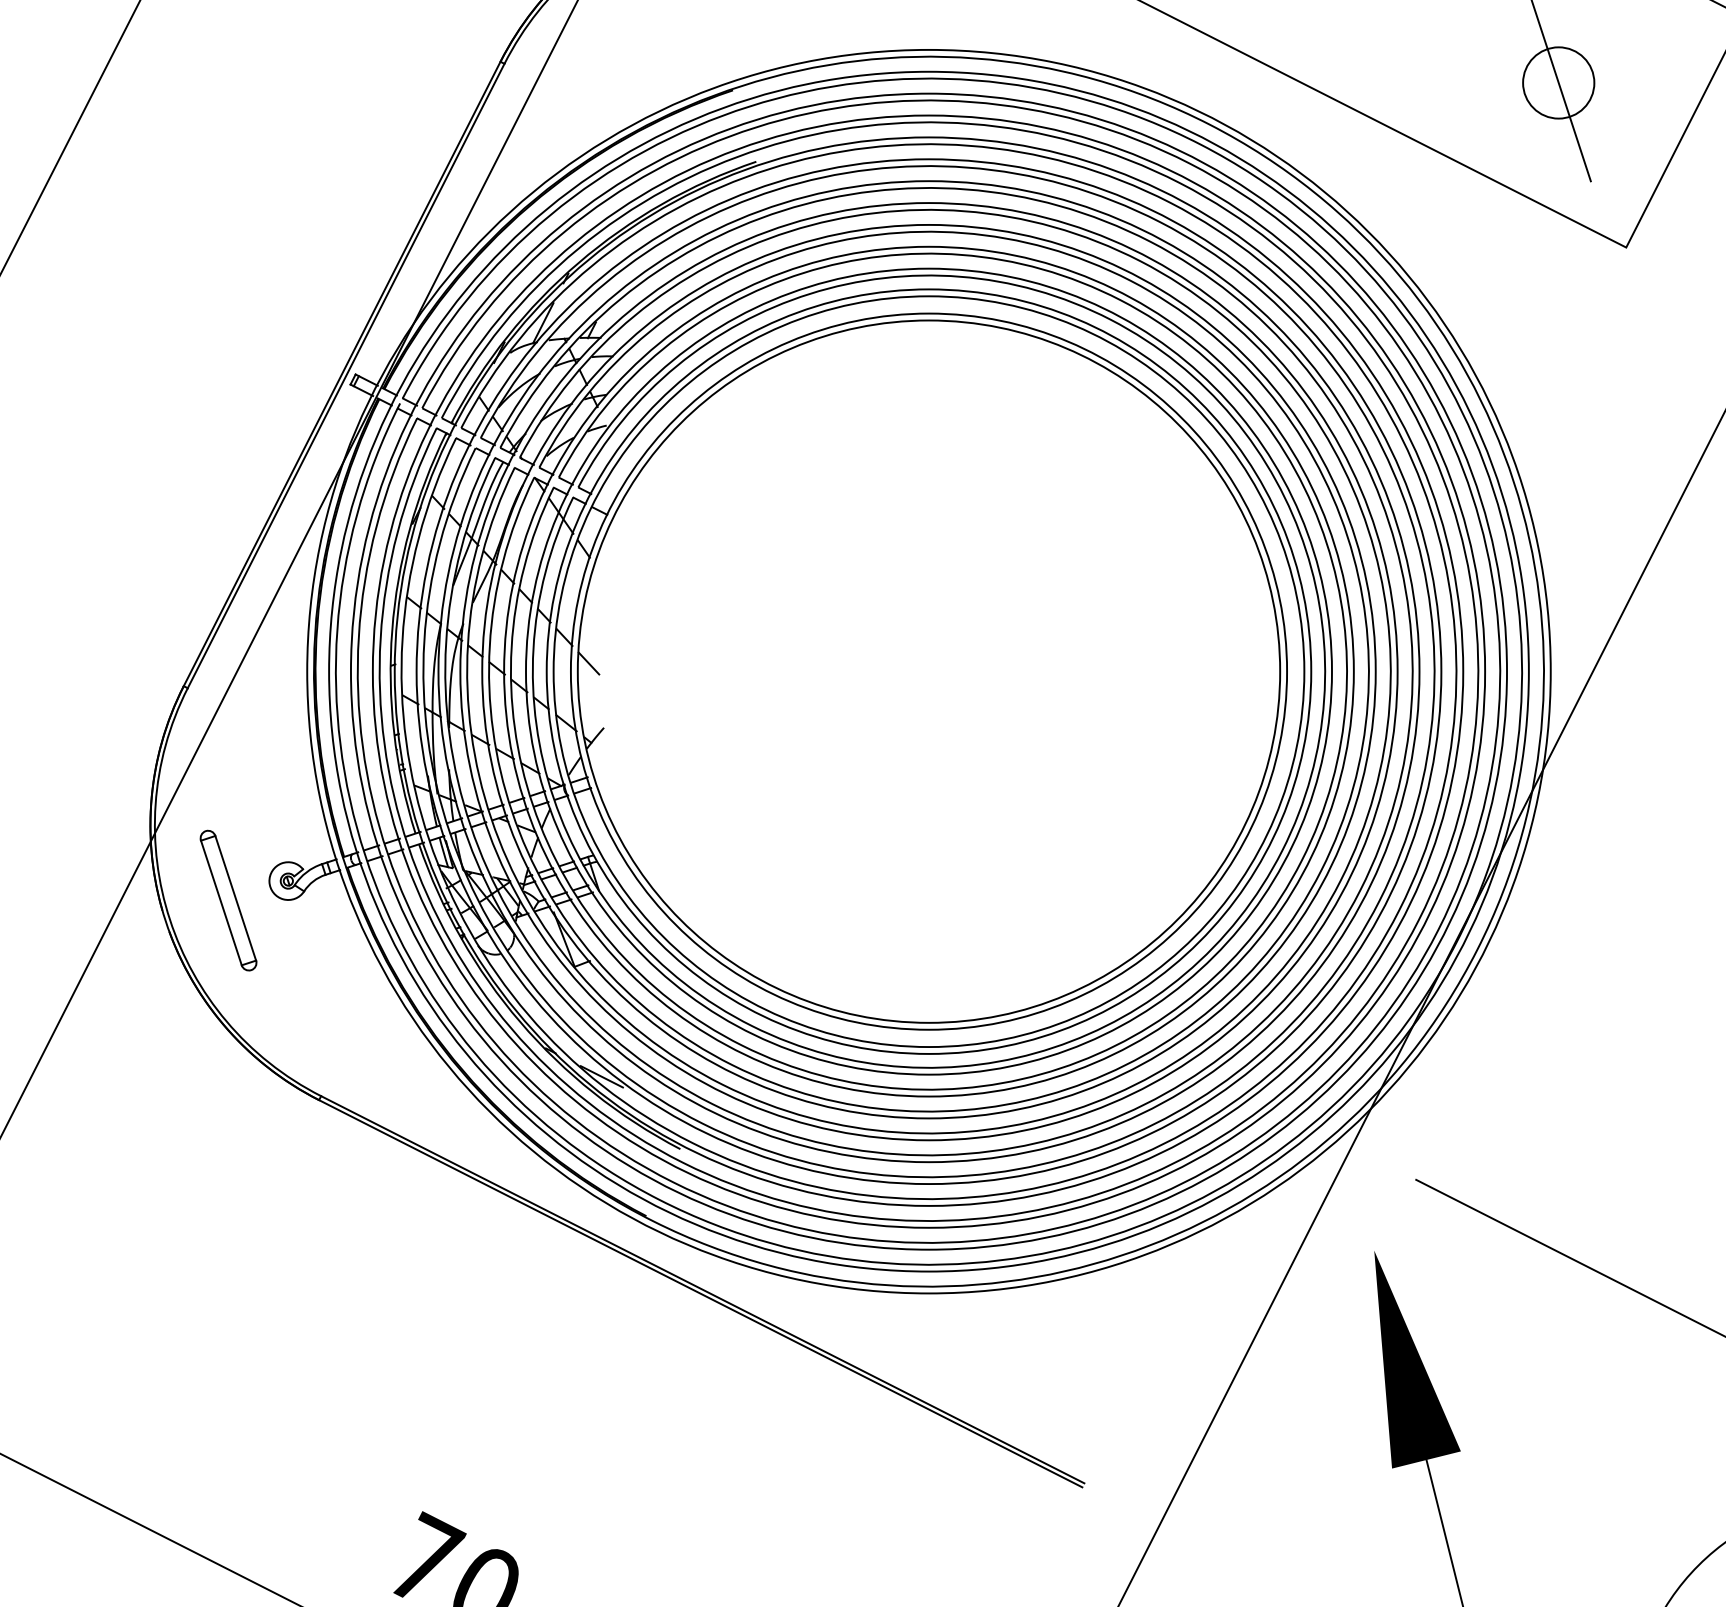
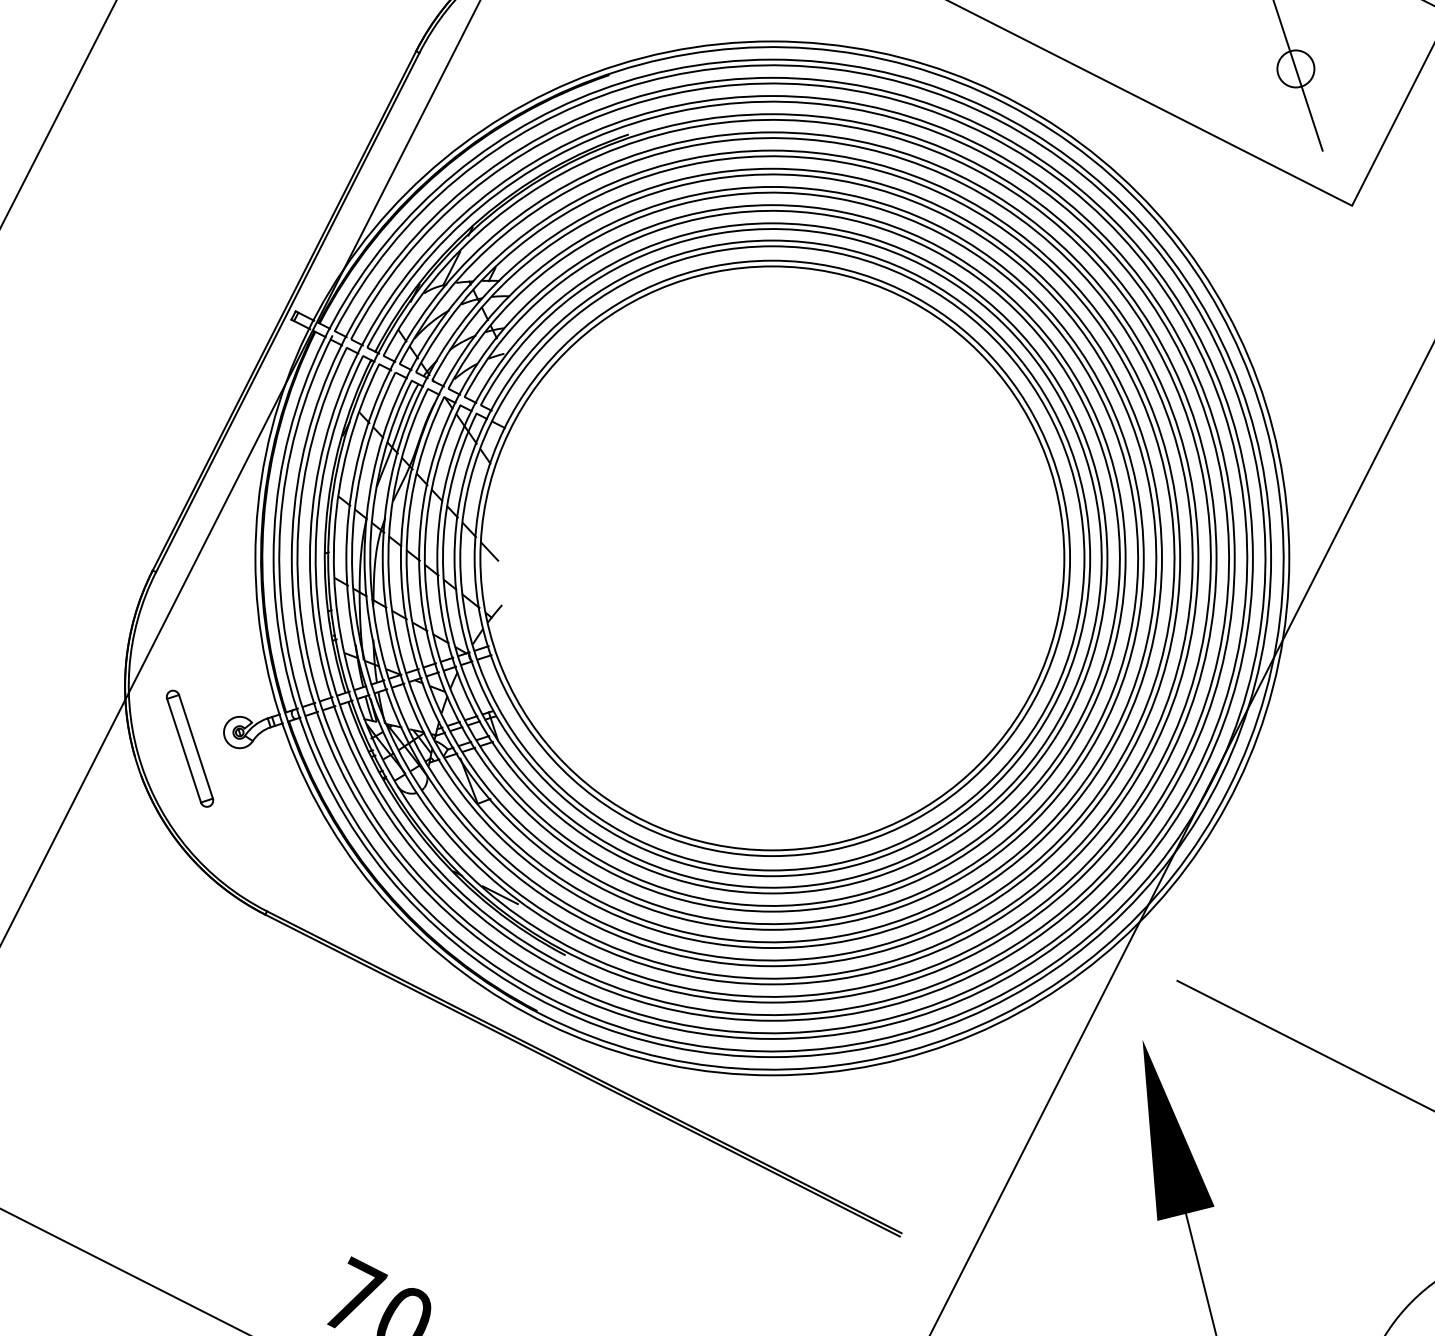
circle: (1558, 82) -> (1295, 68), size x0.62

